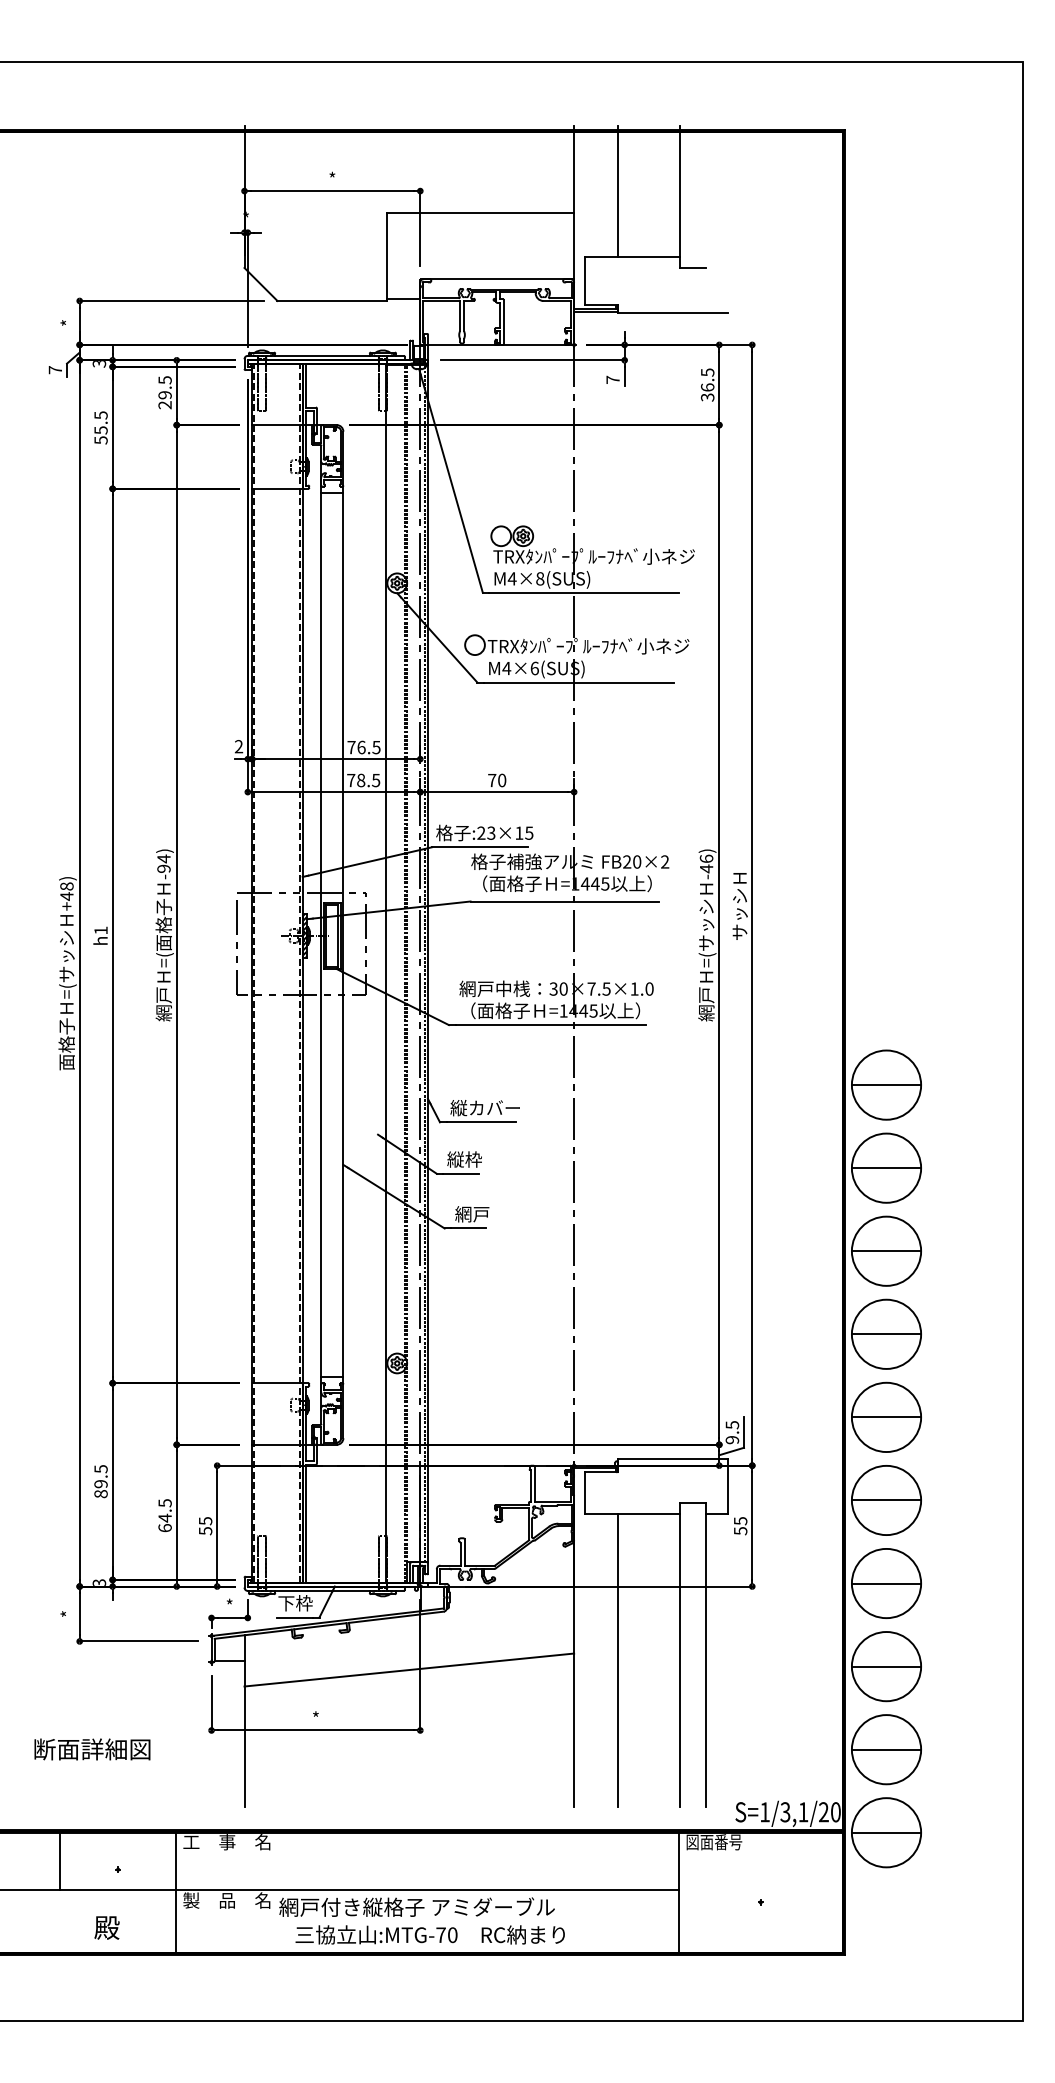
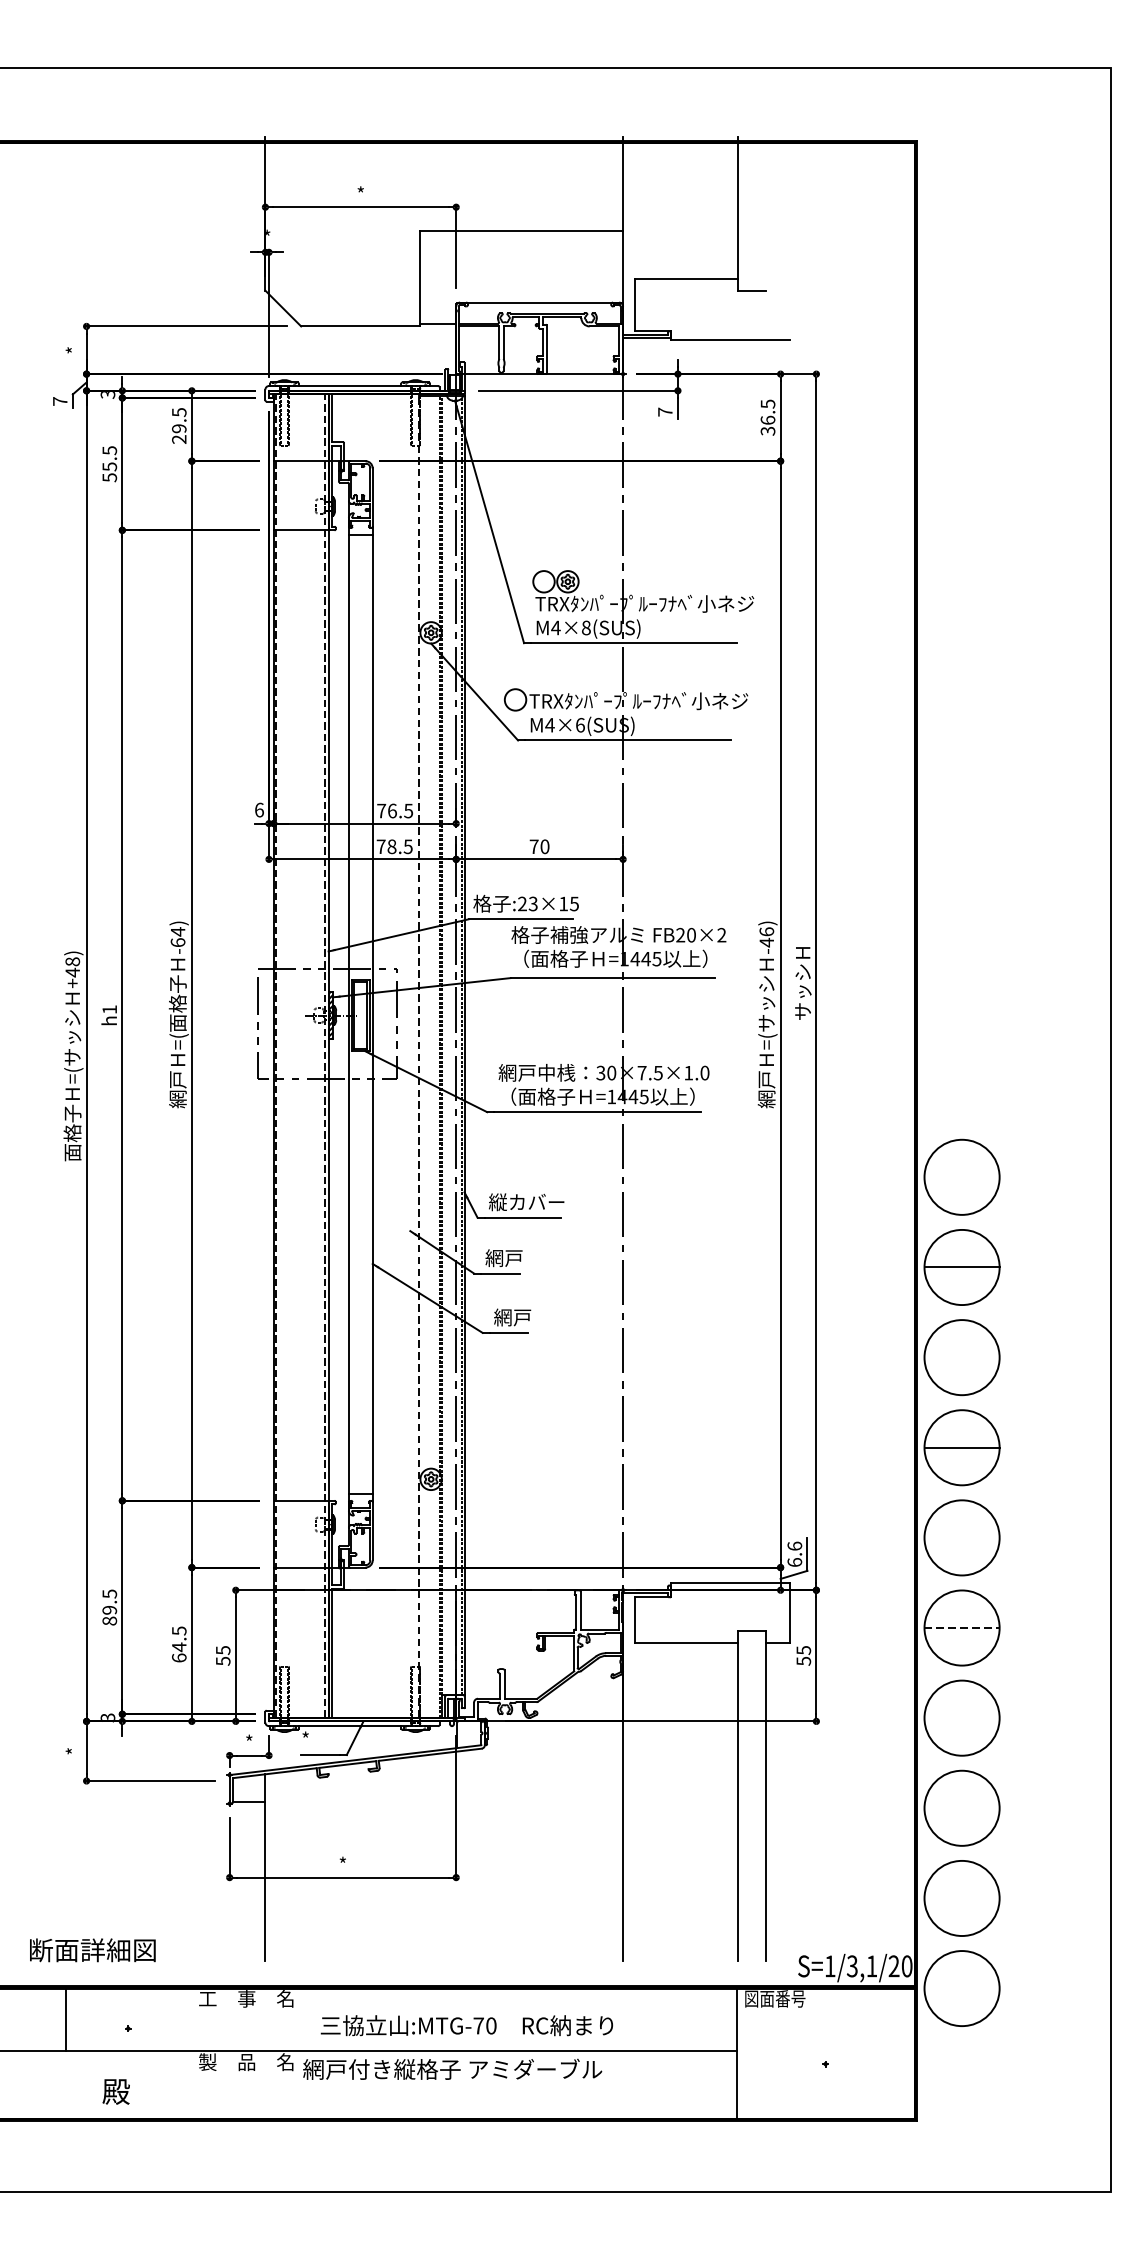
line: (618, 191) -> (671, 207), removed
text: (238, 746) -> (258, 809), 2 -> 6
text: (163, 868) -> (177, 942), -94) -> -64)
line: (386, 973) -> (419, 1056), solid -> dashed
line: (886, 1085) -> (962, 1177), removed
text: (464, 1159) -> (504, 1258), 縦枠 -> 網戸
line: (886, 1251) -> (962, 1357), removed
line: (886, 1417) -> (962, 1537), removed
text: (732, 1432) -> (794, 1554), 9.5 -> 6.6
line: (886, 1500) -> (962, 1628), solid -> dashed
line: (886, 1583) -> (962, 1718), removed
text: (295, 1603) -> (320, 1739), 下枠 -> *
line: (618, 1660) -> (671, 1801), removed
line: (886, 1666) -> (962, 1808), removed
line: (409, 1669) -> (444, 1811), removed
text: (92, 1749) -> (92, 1950), moved
line: (886, 1749) -> (962, 1898), removed
line: (886, 1832) -> (962, 1988), removed
line: (175, 1892) -> (190, 2053), removed
text: (429, 1934) -> (466, 2025), moved

